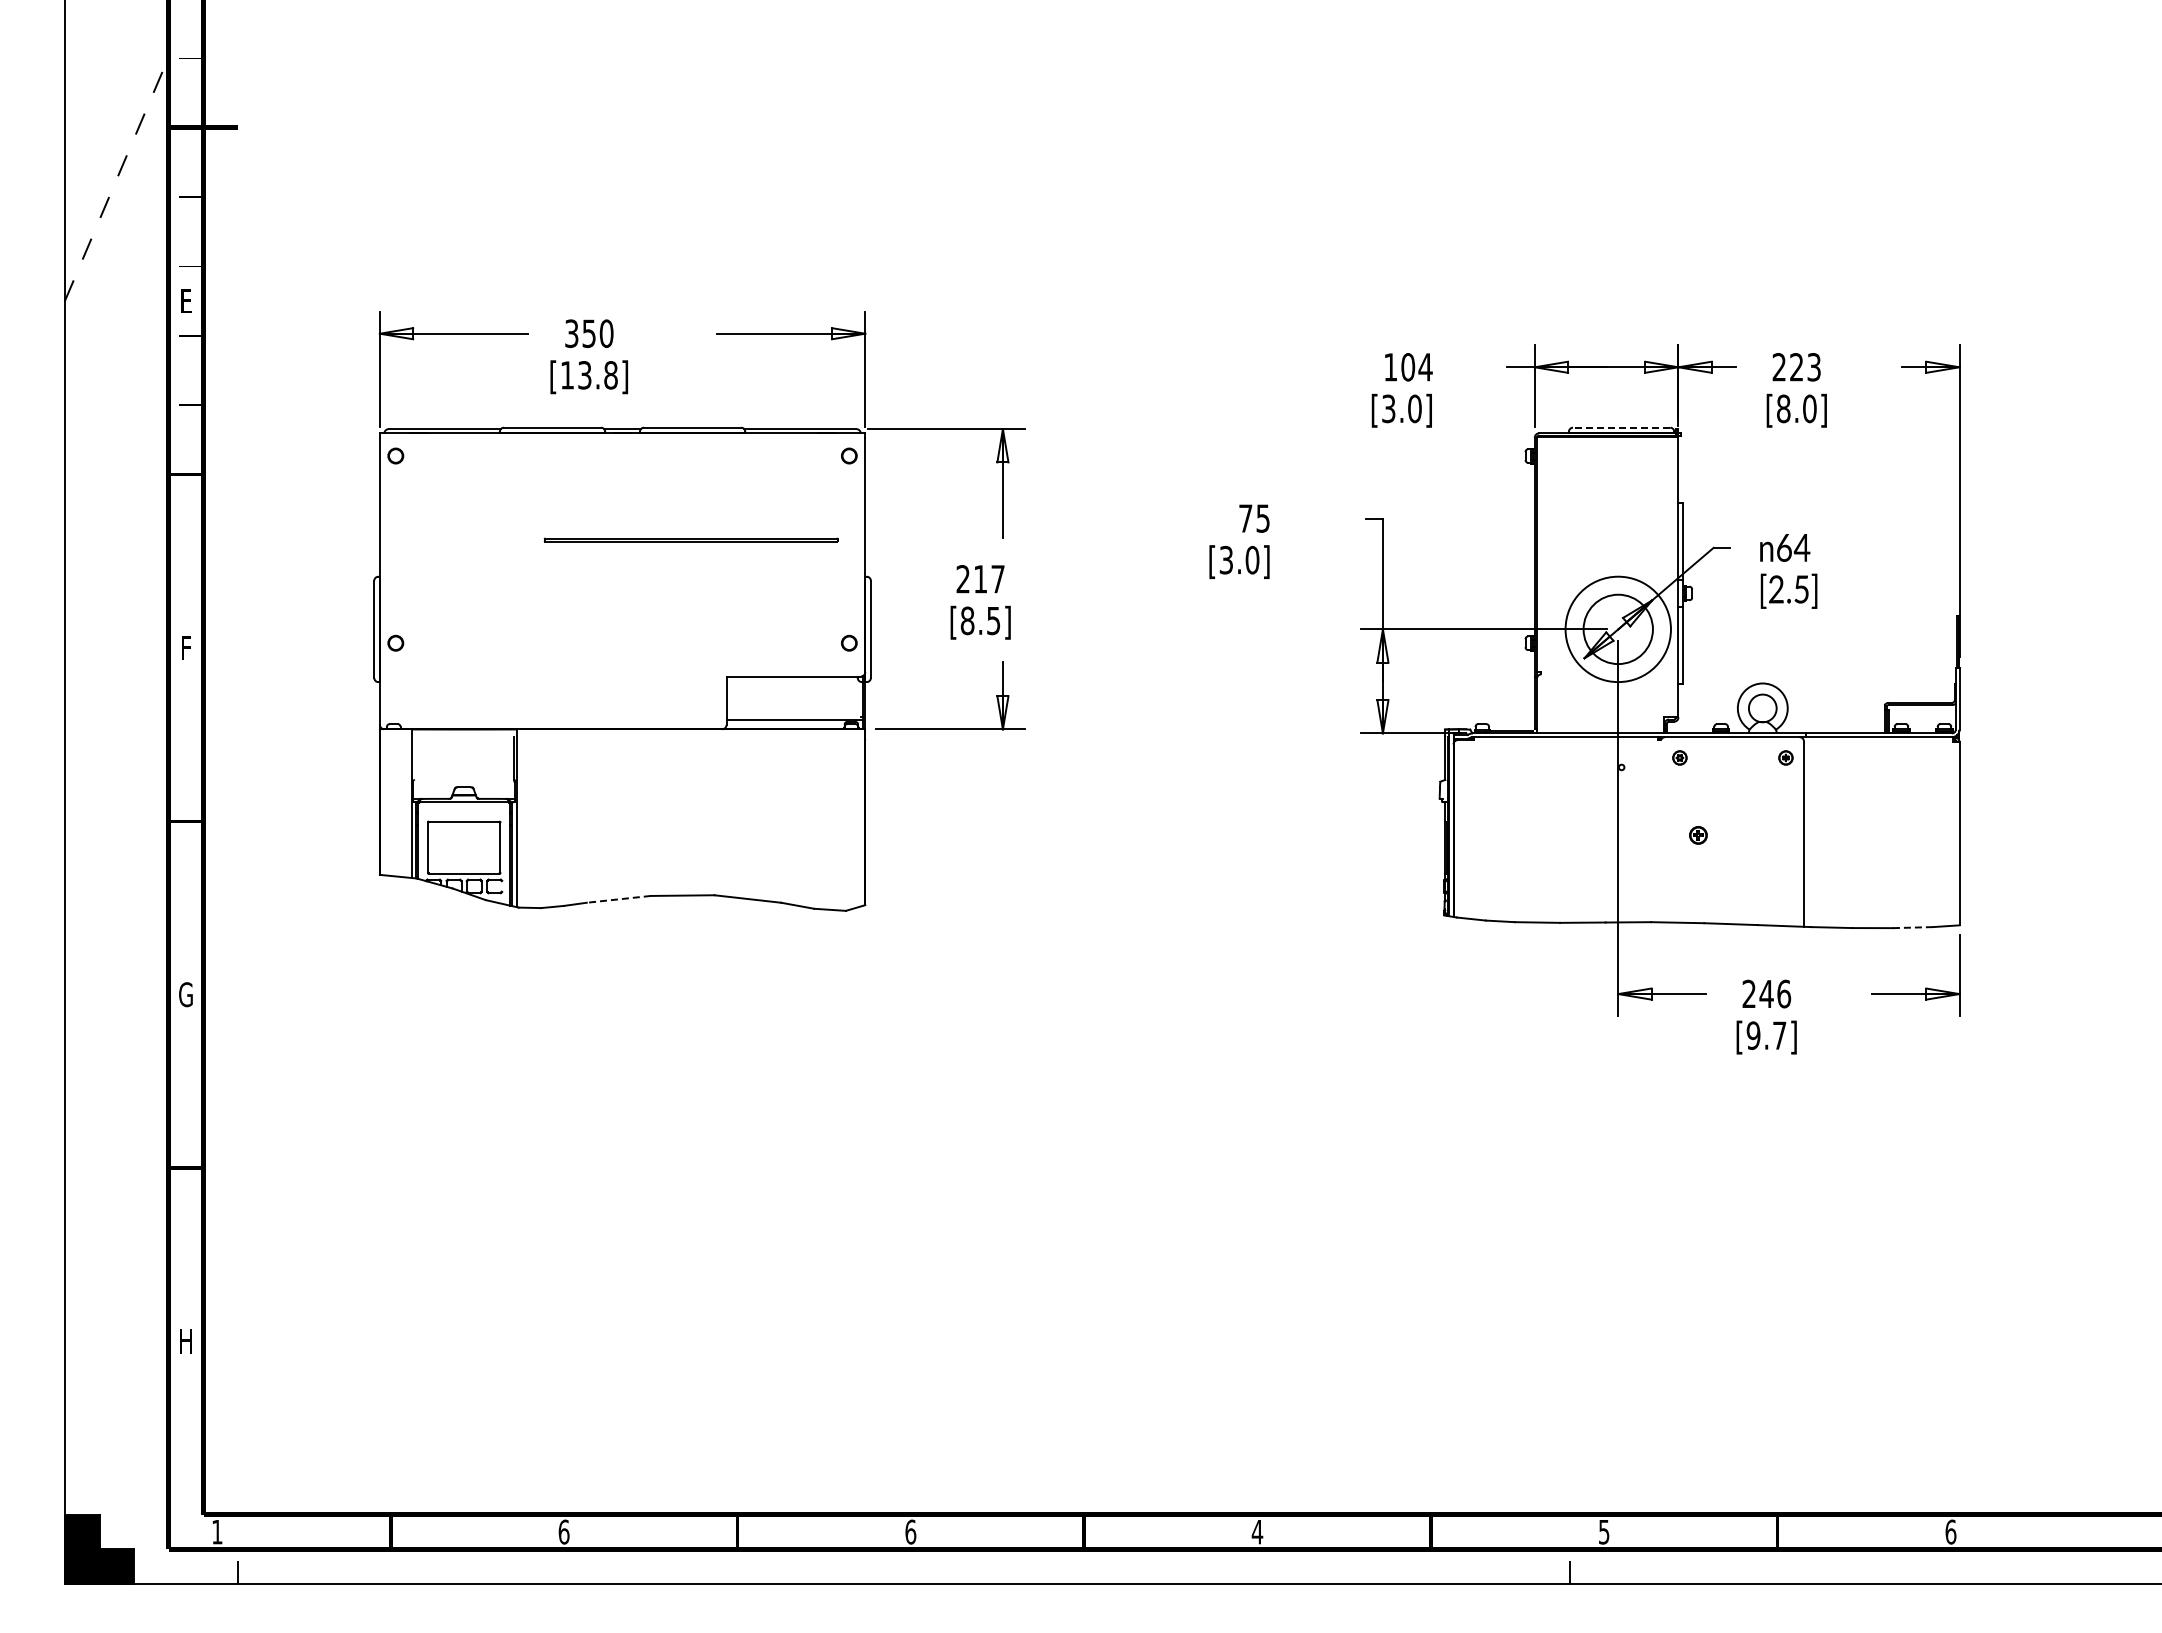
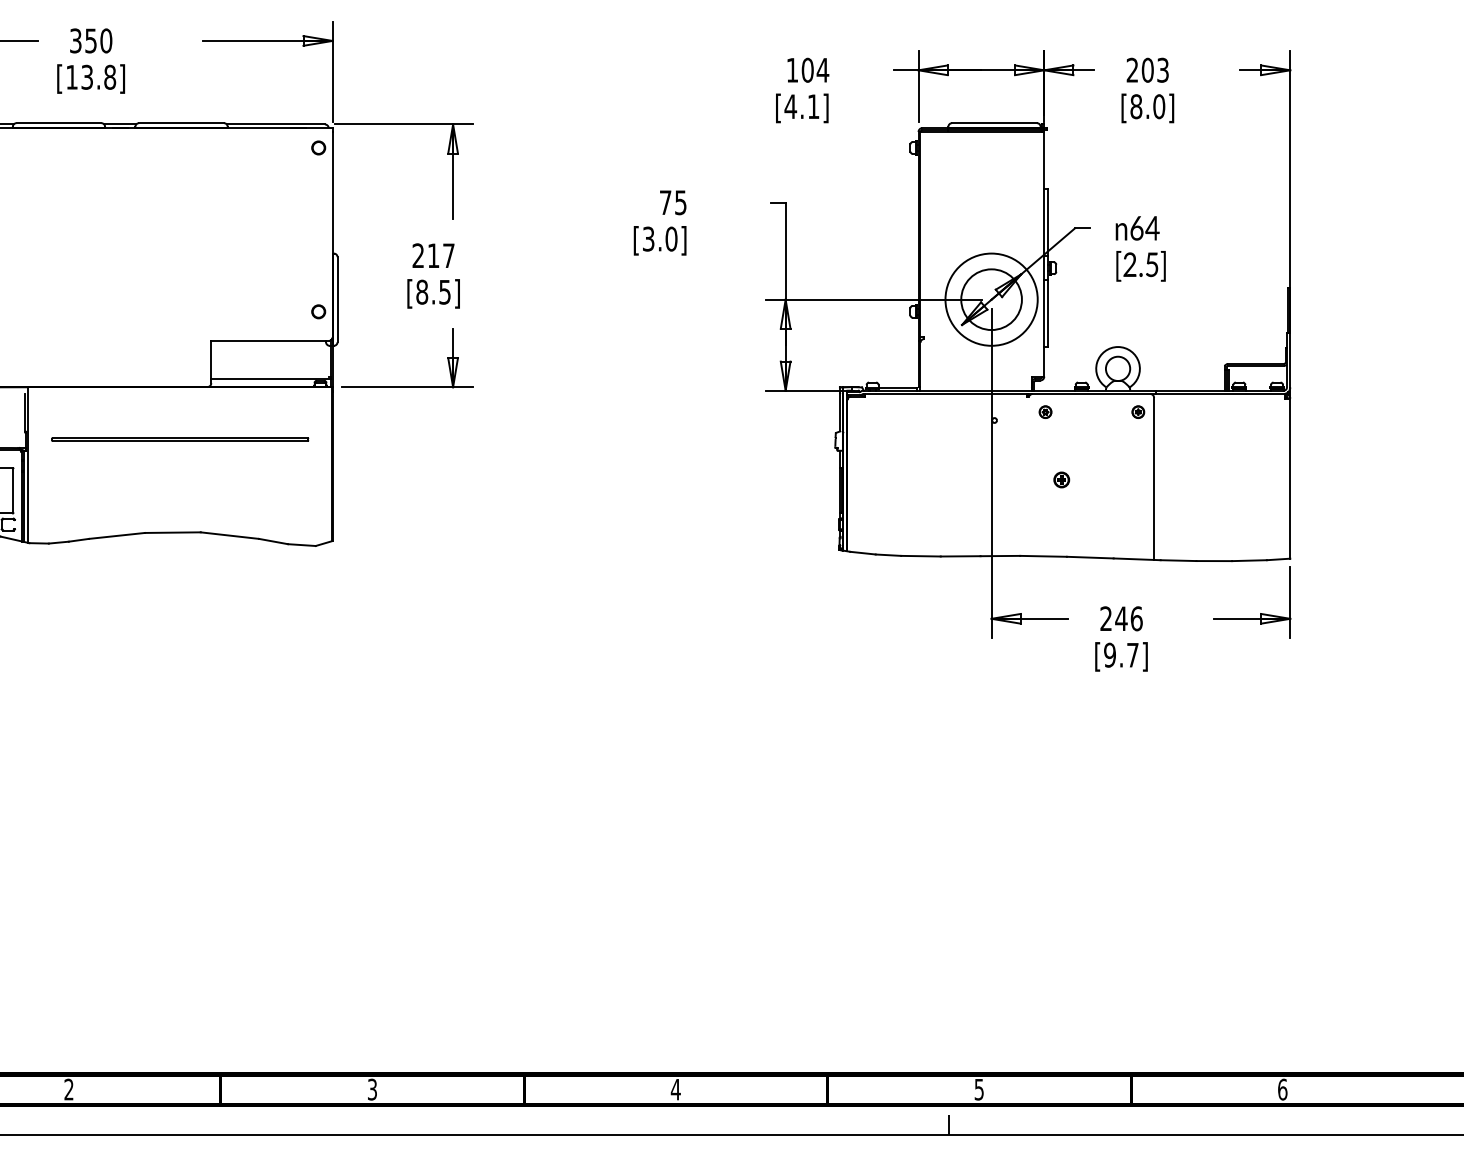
text: (1796, 367) -> (1147, 70), 223 -> 203
text: (1401, 408) -> (801, 106), [3.0] -> [4.1]
line: (1621, 427) -> (994, 123), dashed -> solid
part: (690, 539) -> (179, 438), moved
line: (618, 899) -> (116, 536), dashed -> solid
line: (1912, 927) -> (1249, 560), dashed -> solid
text: (563, 1531) -> (68, 1089), 6 -> 2
text: (910, 1531) -> (372, 1089), 6 -> 3

